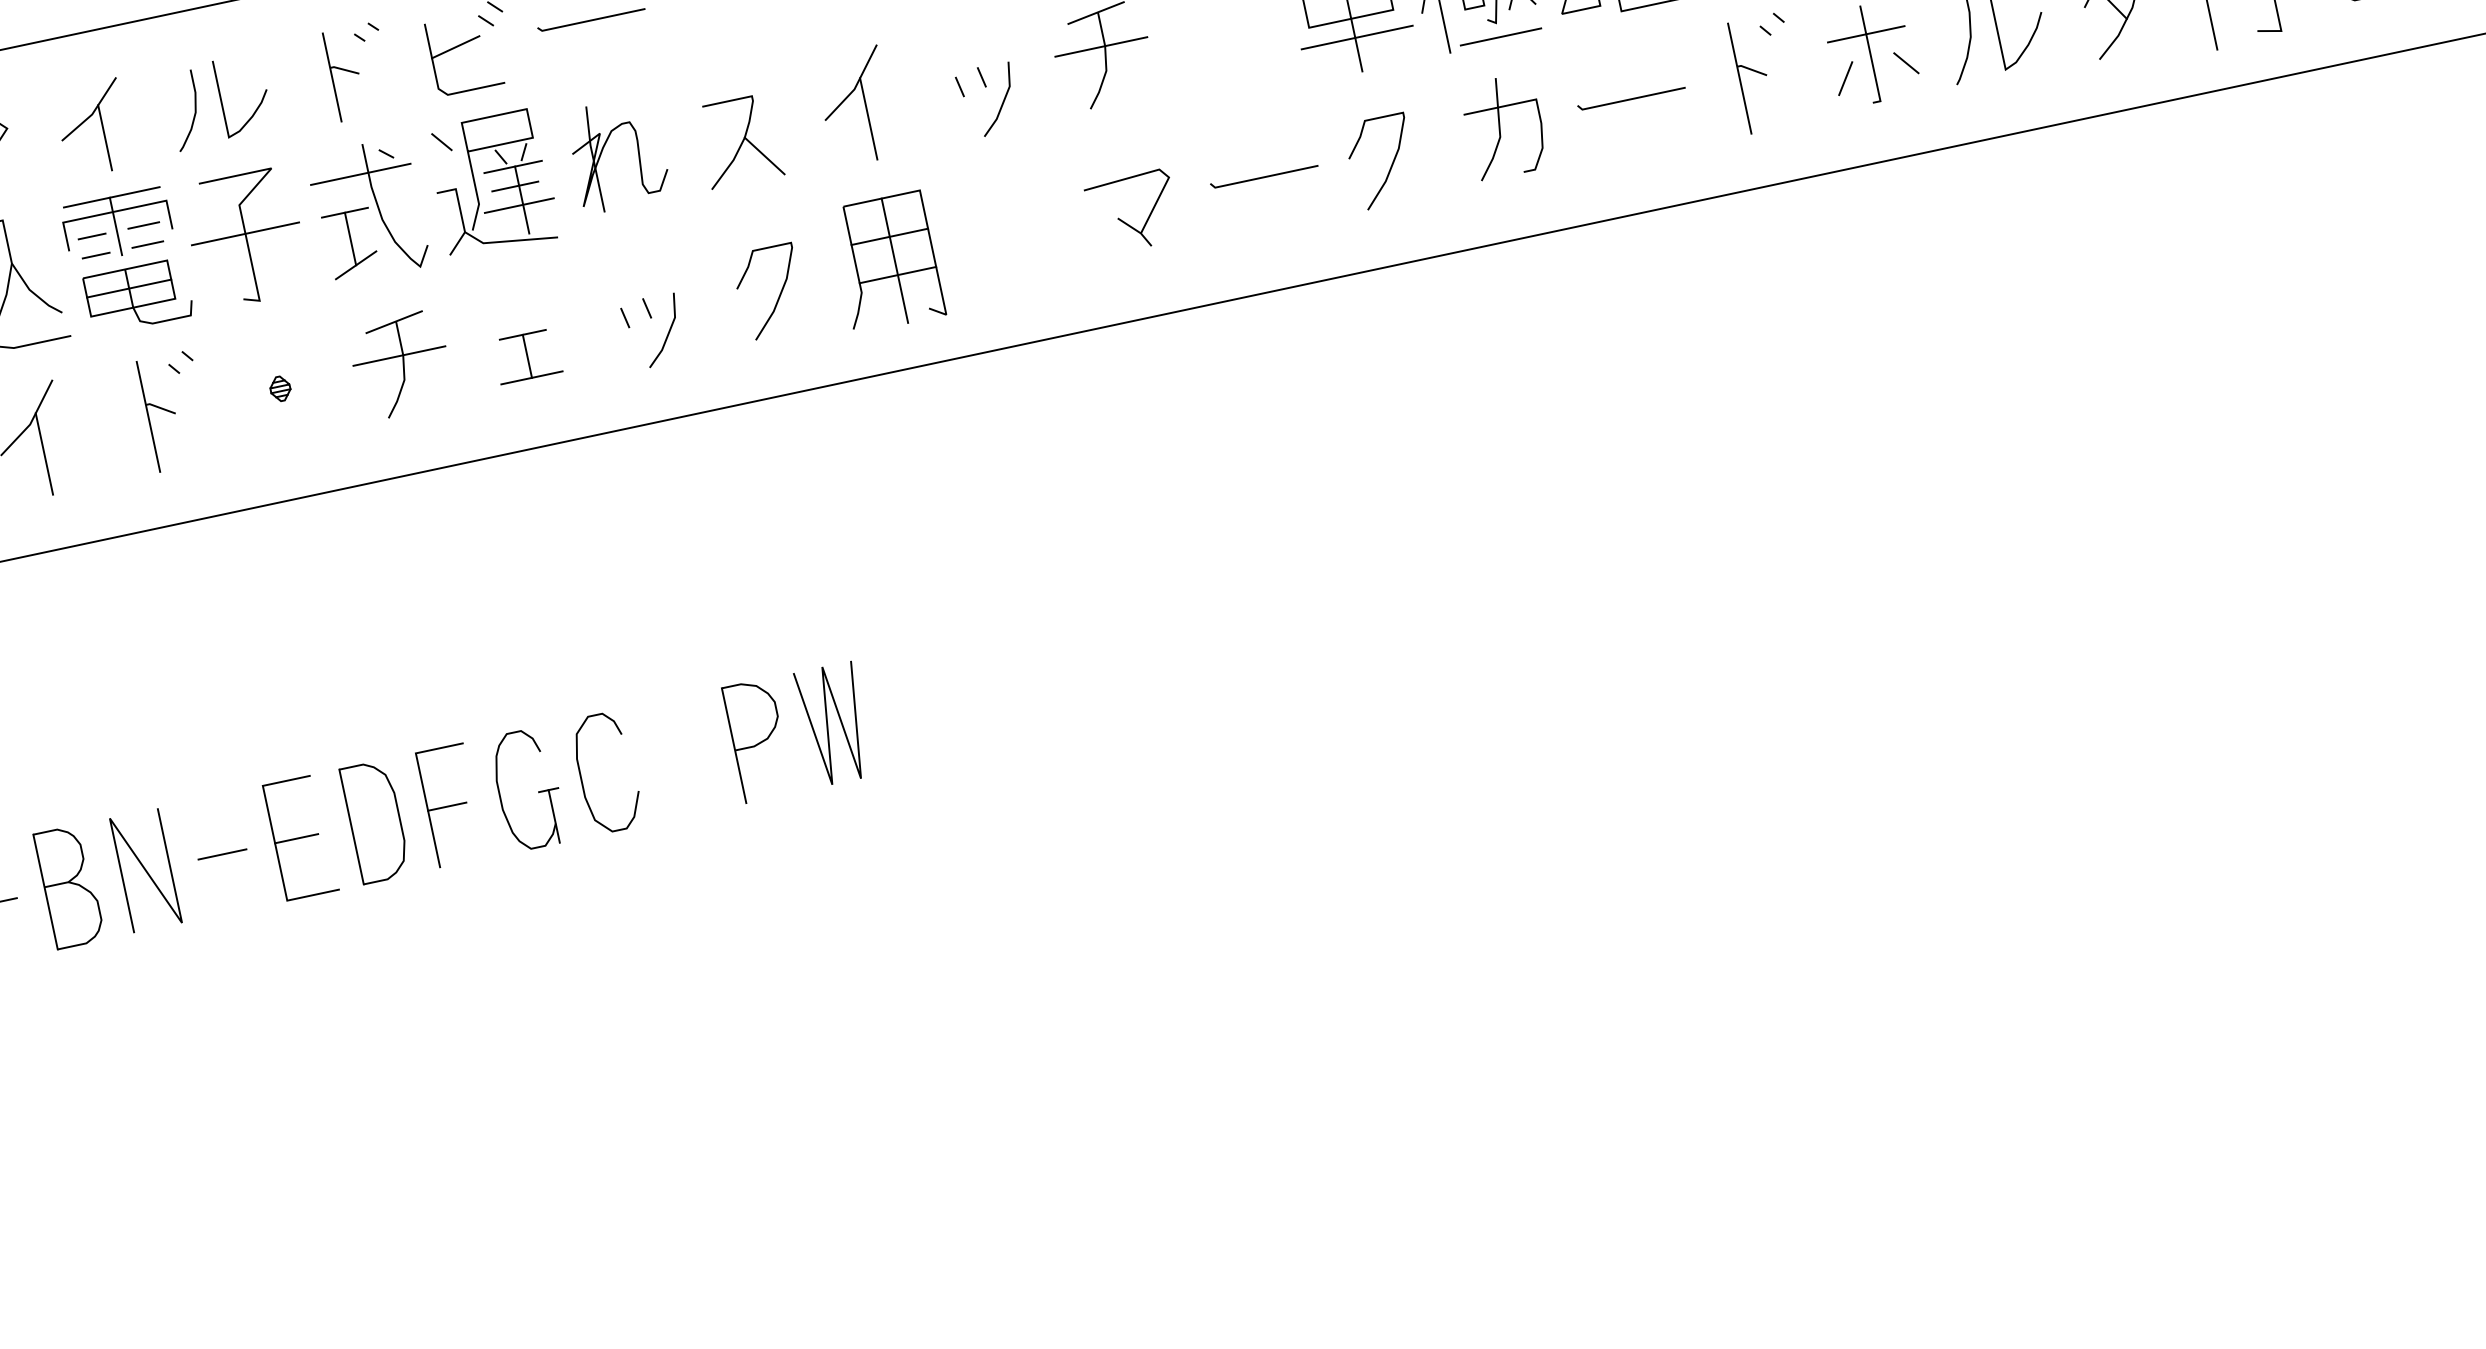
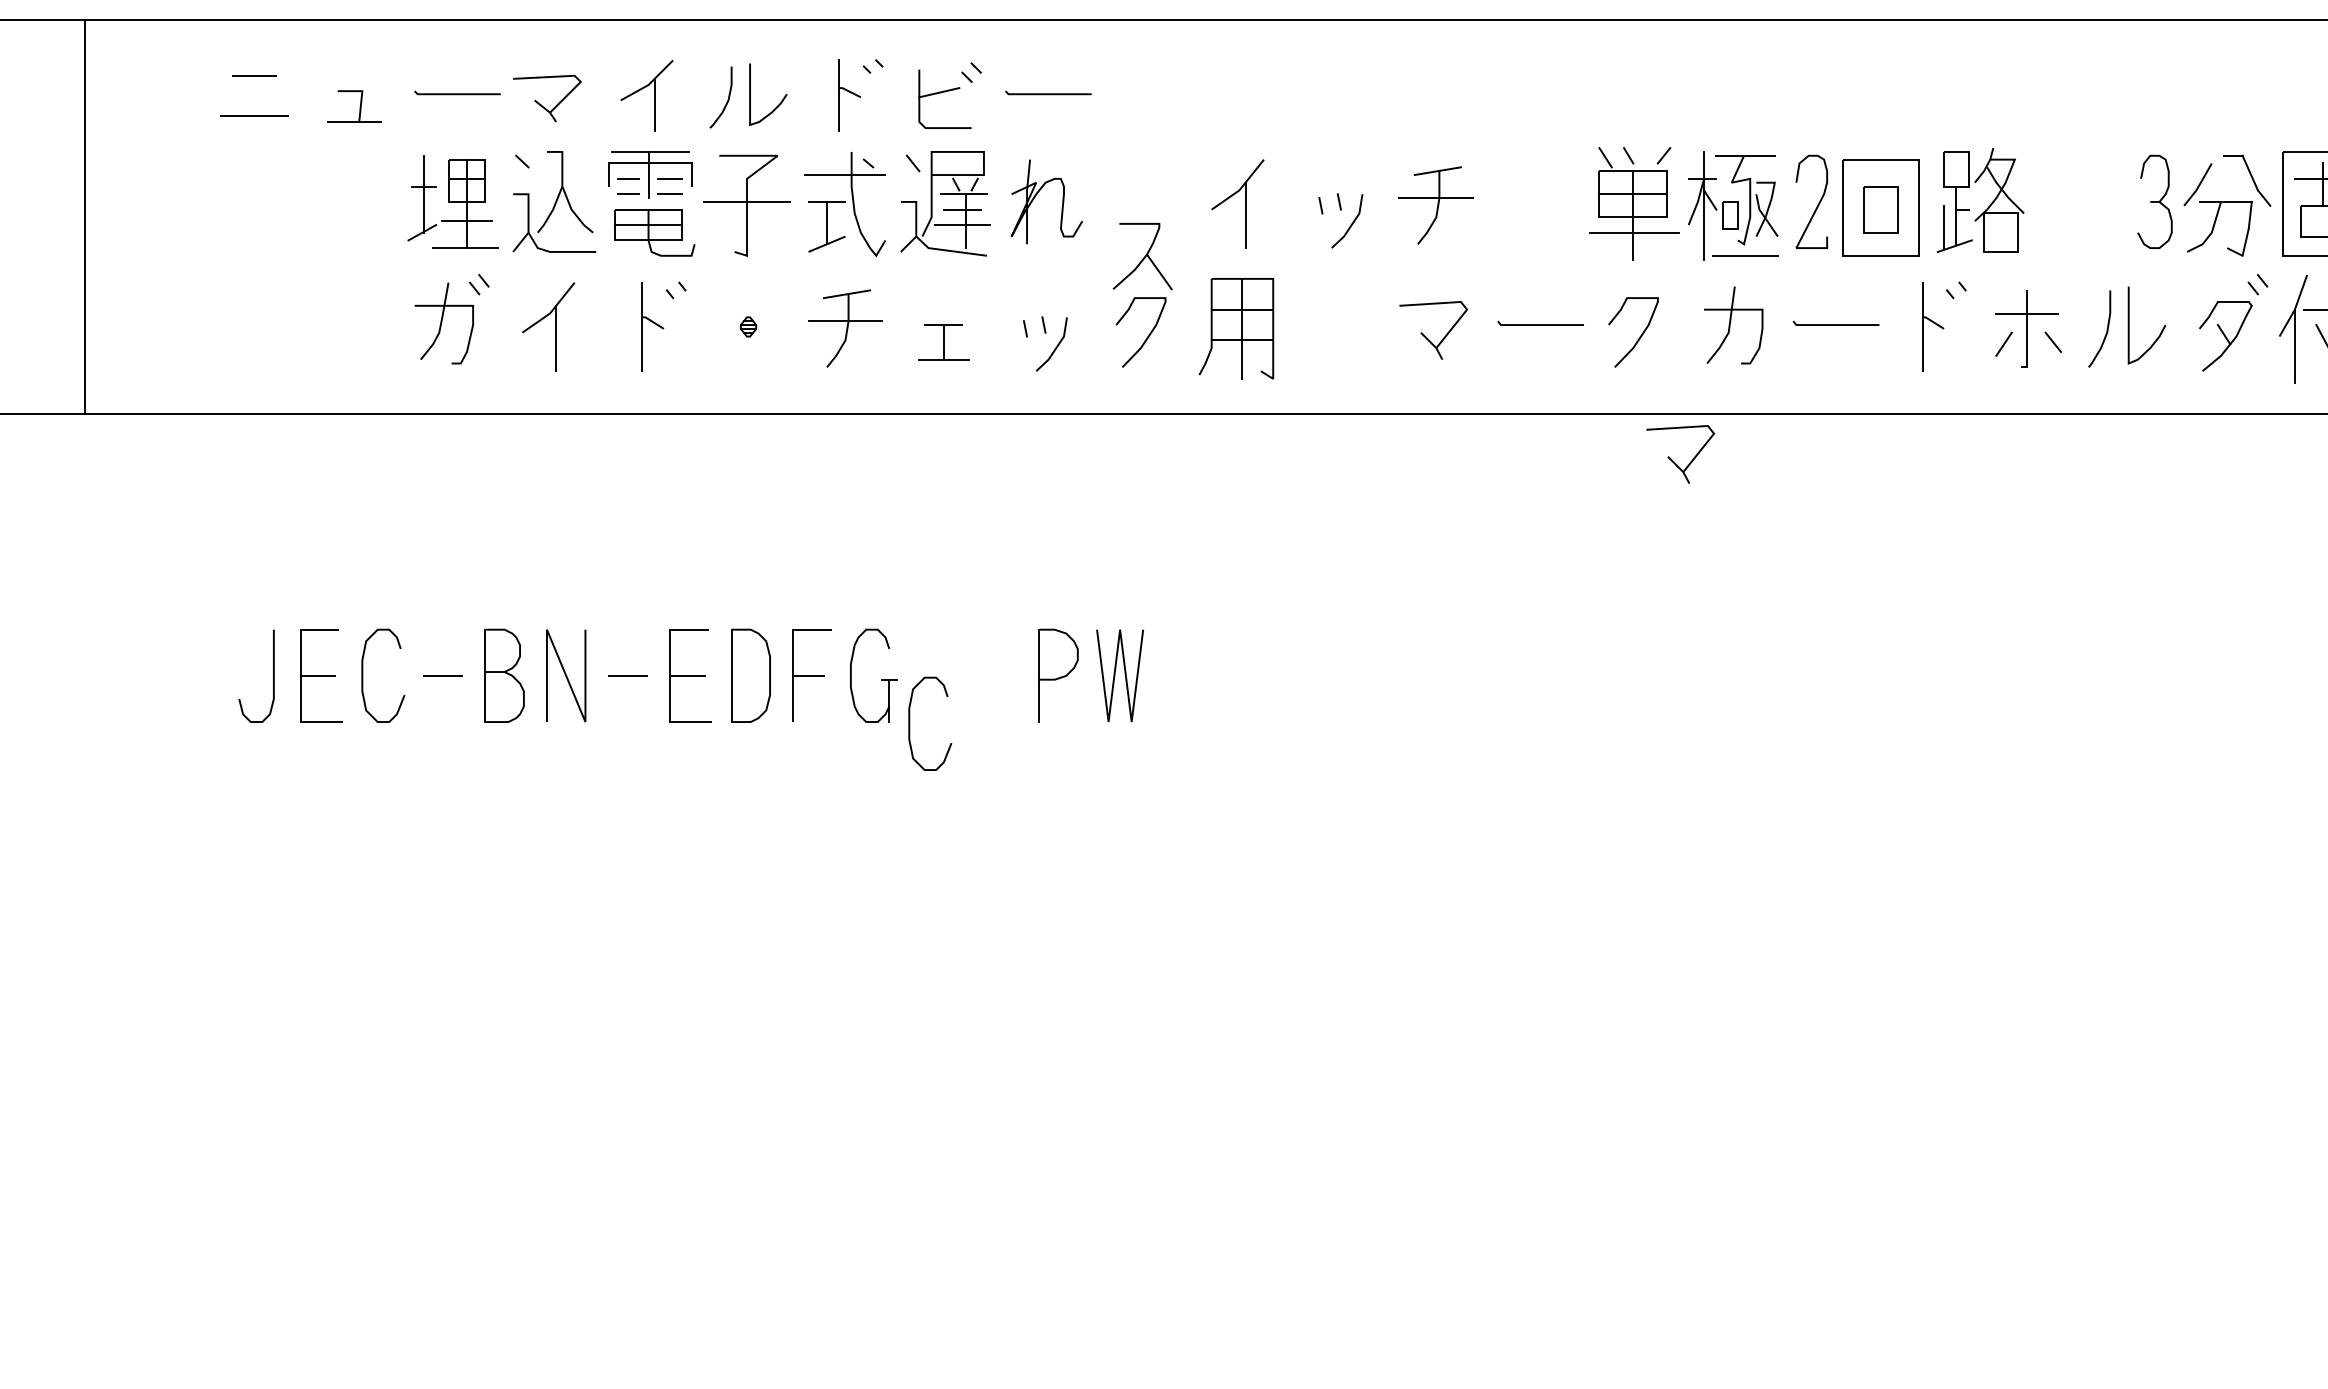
part: (739, 141) -> (1142, 256), moved
part: (1465, 310) -> (1673, 460), added
curve: (582, 777) -> (910, 723), moved

